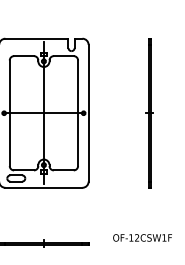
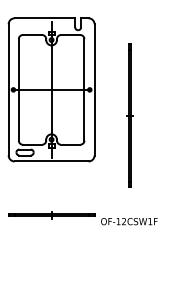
part: (148, 112) -> (129, 115), moved
text: (142, 237) -> (129, 221), moved

